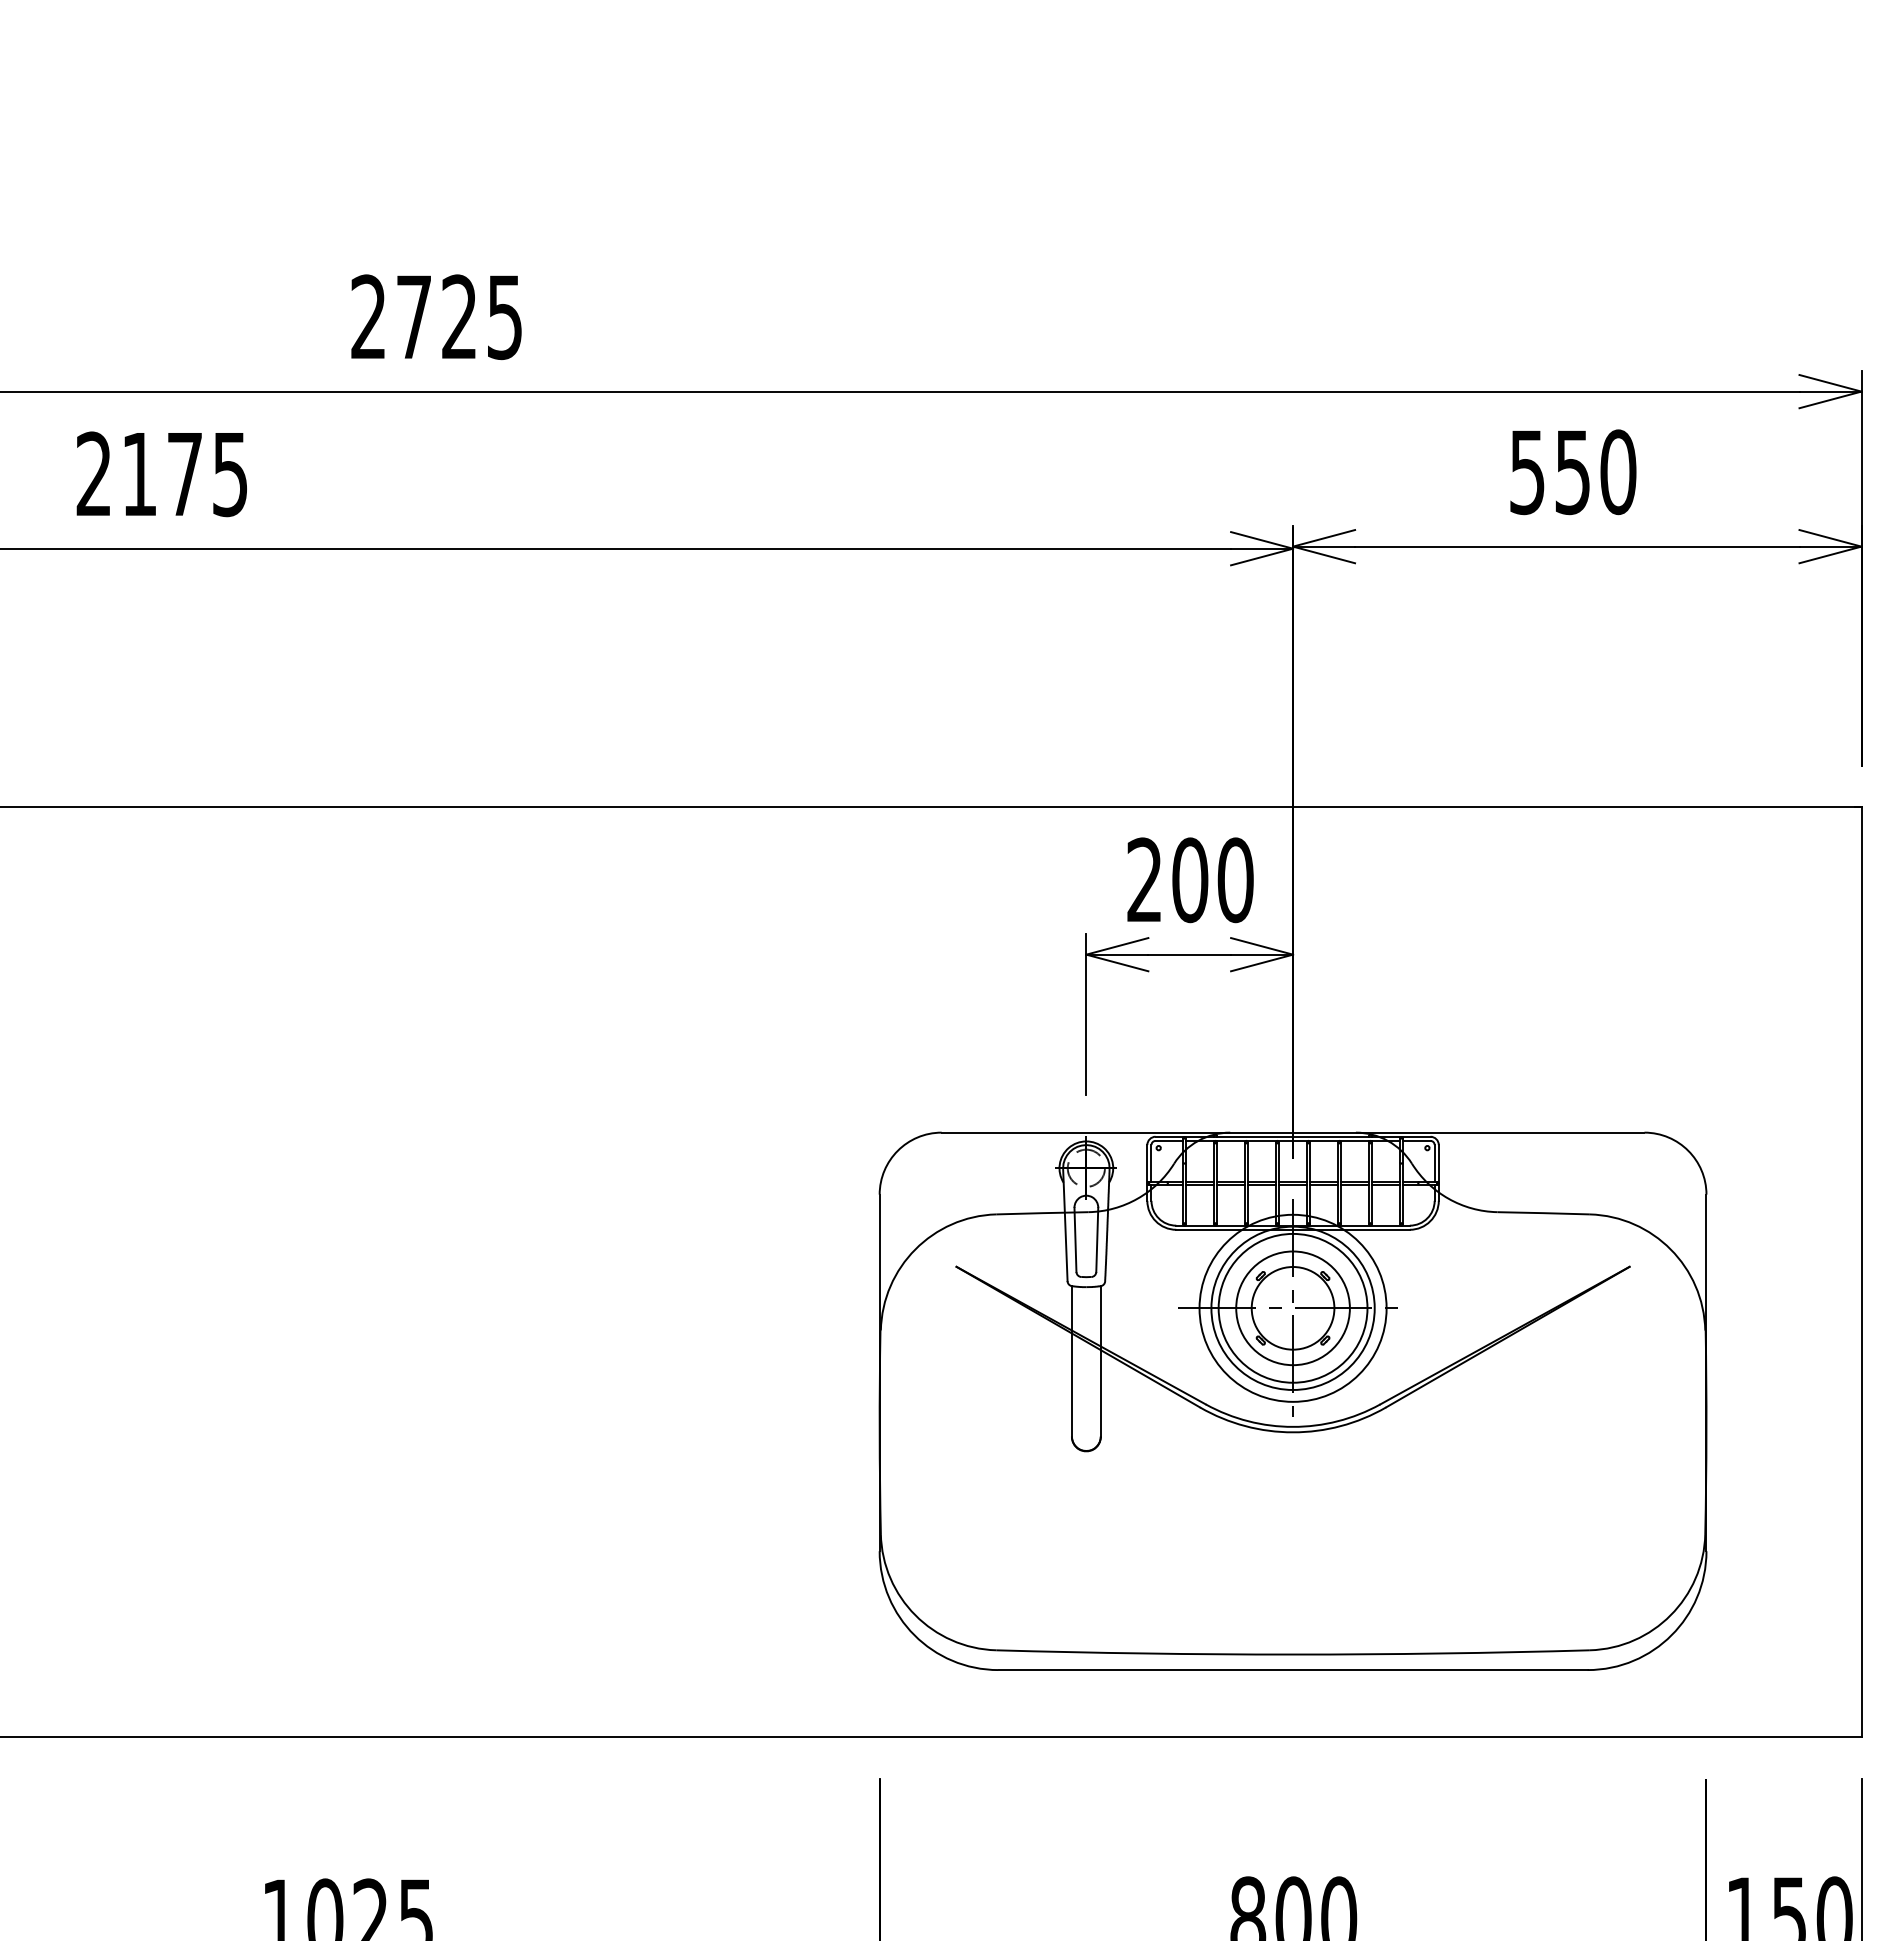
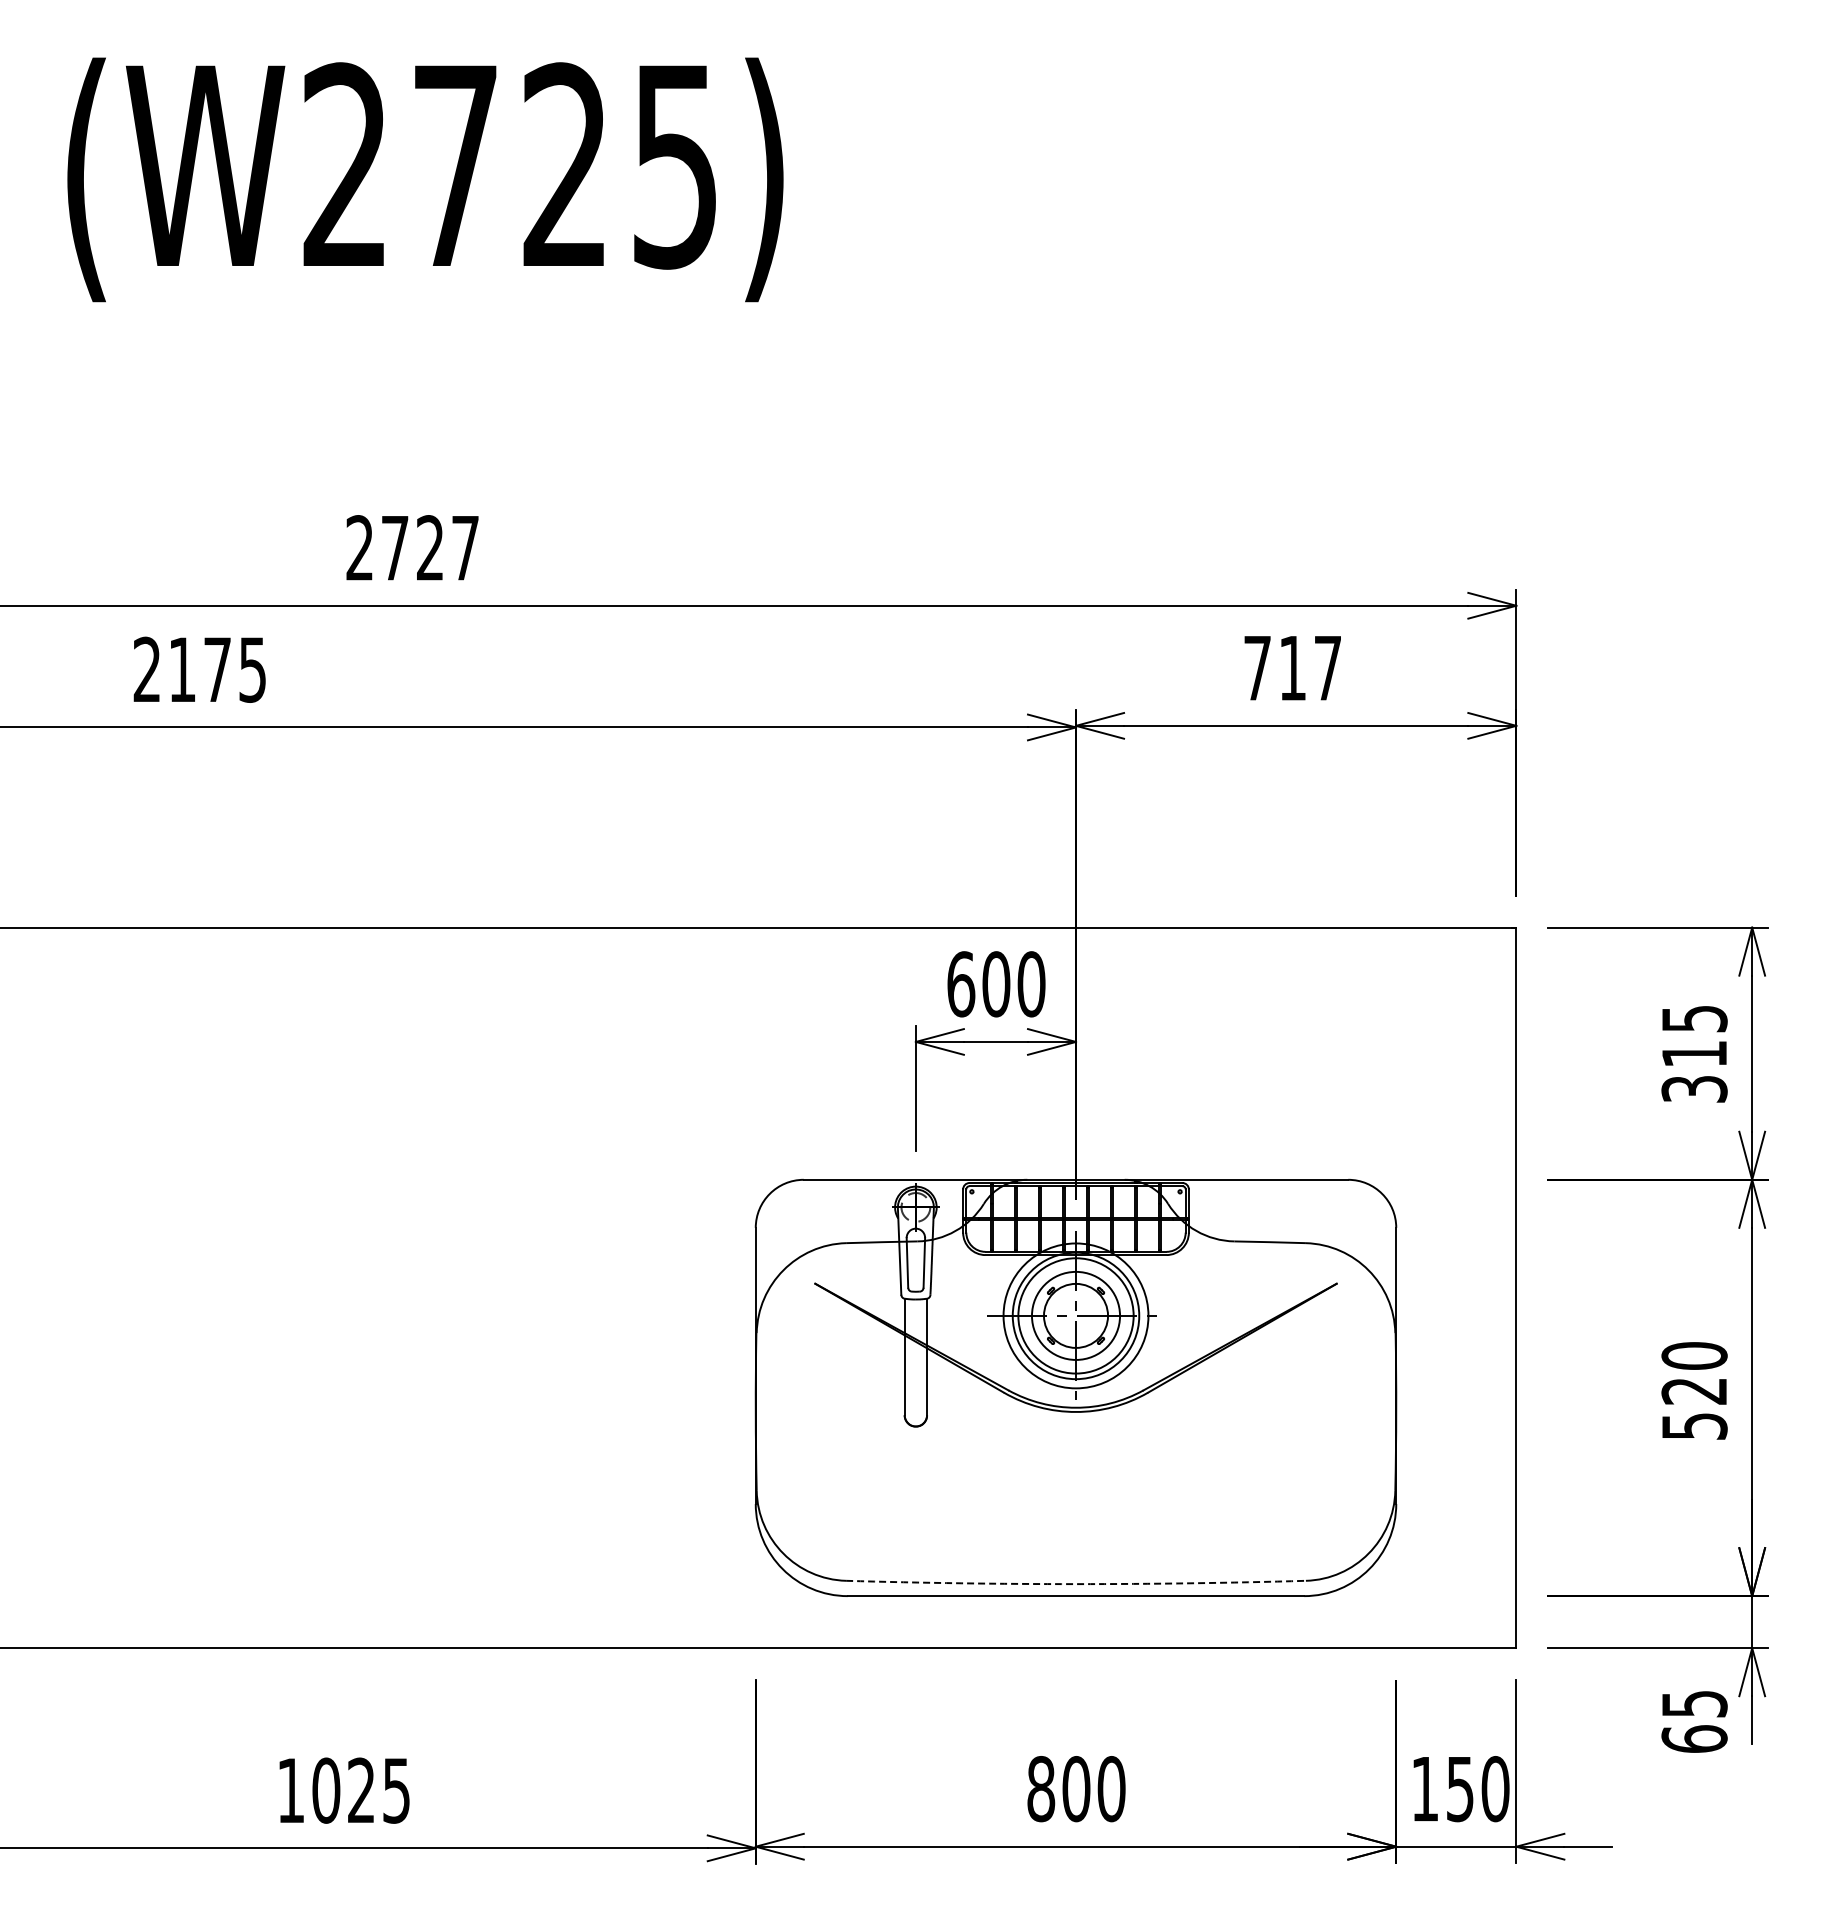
text: (504, 317) -> (465, 548), 2725 -> 2727
text: (1572, 472) -> (1292, 668), 550 -> 717
text: (1145, 880) -> (961, 984), 200 -> 600
arc: (1293, 1655) -> (1076, 1584), solid -> dashed

